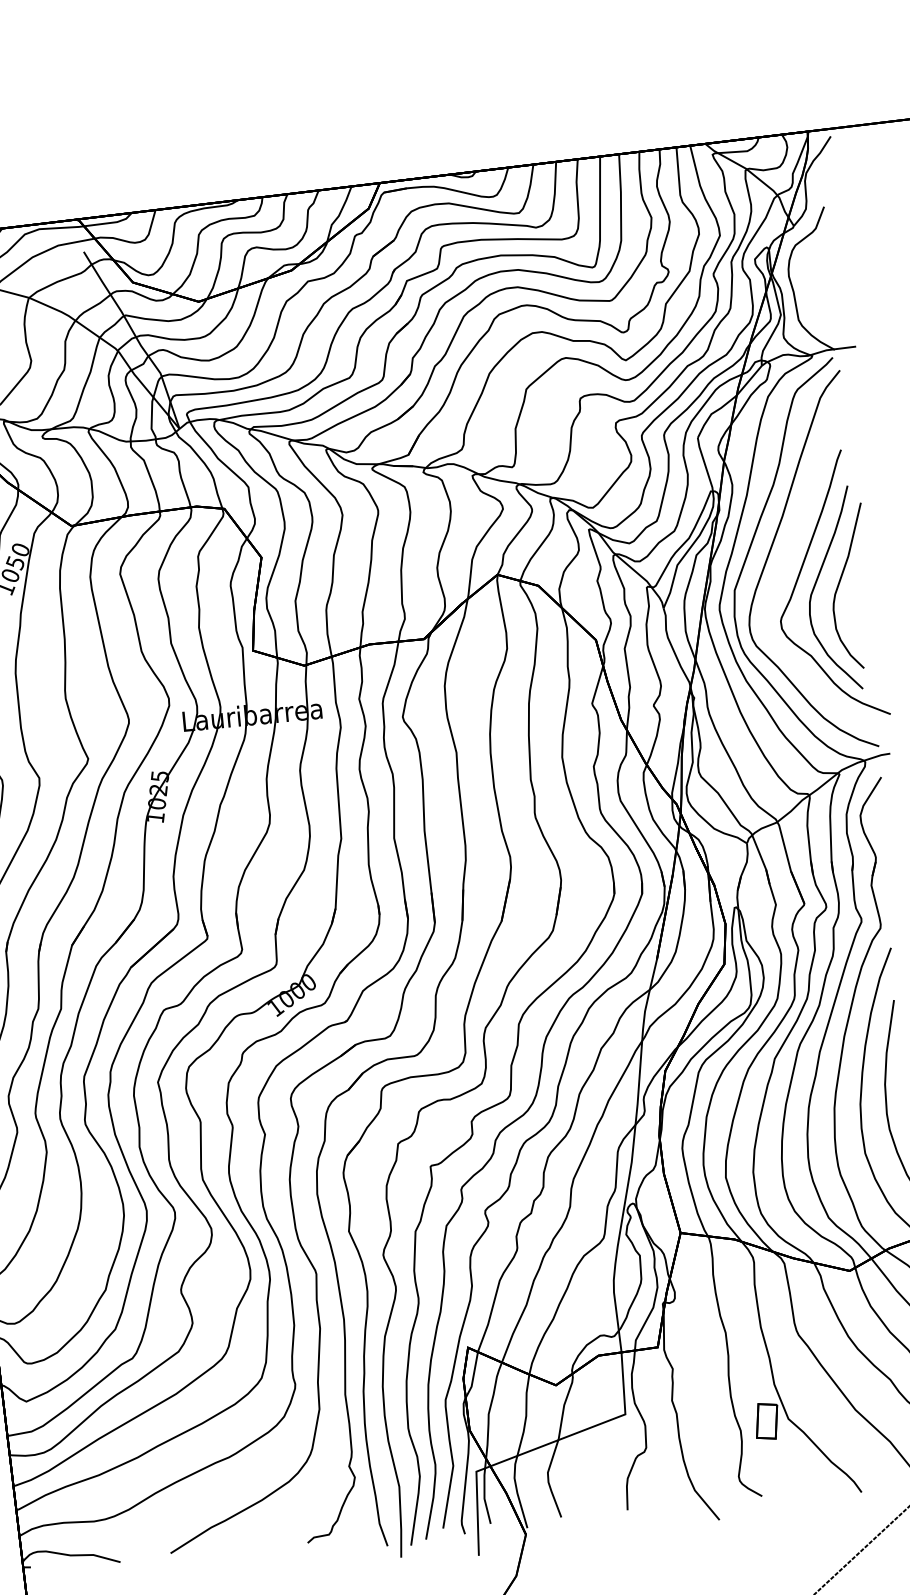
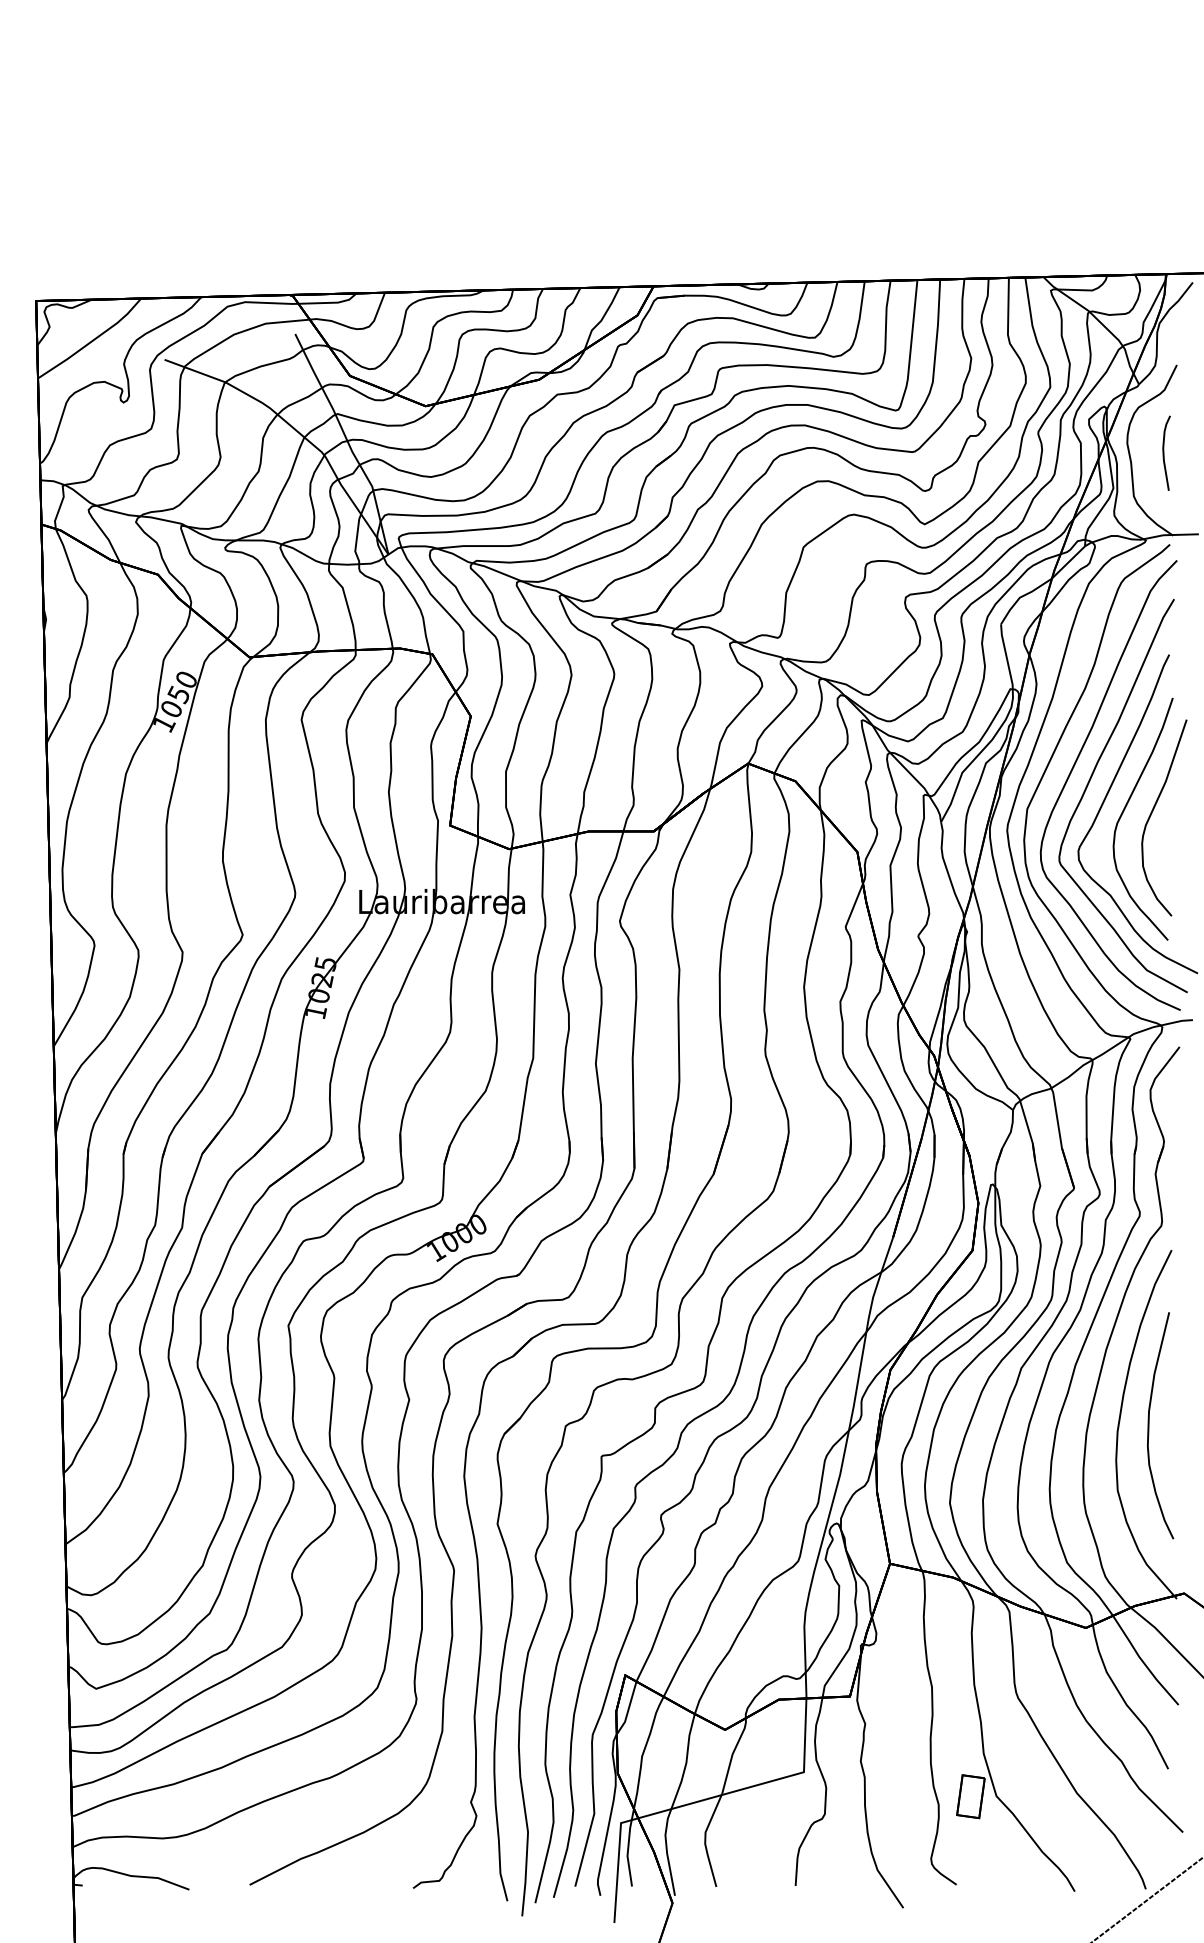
curve: (820, 280) -> (1164, 452), added
curve: (785, 562) -> (1090, 781), added

